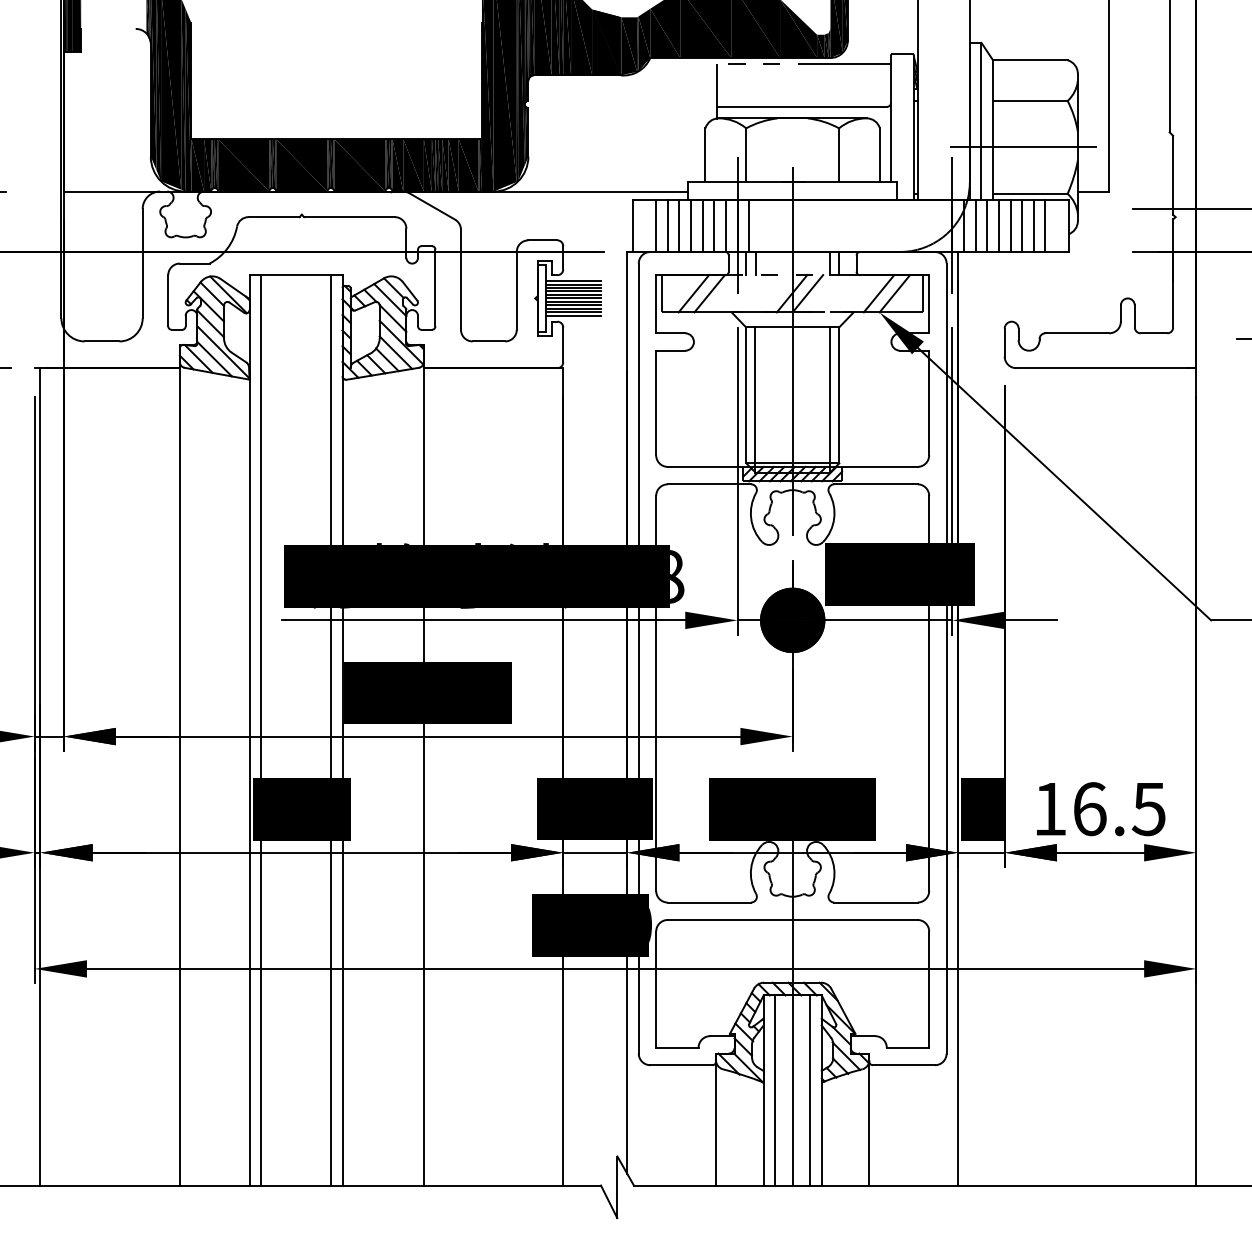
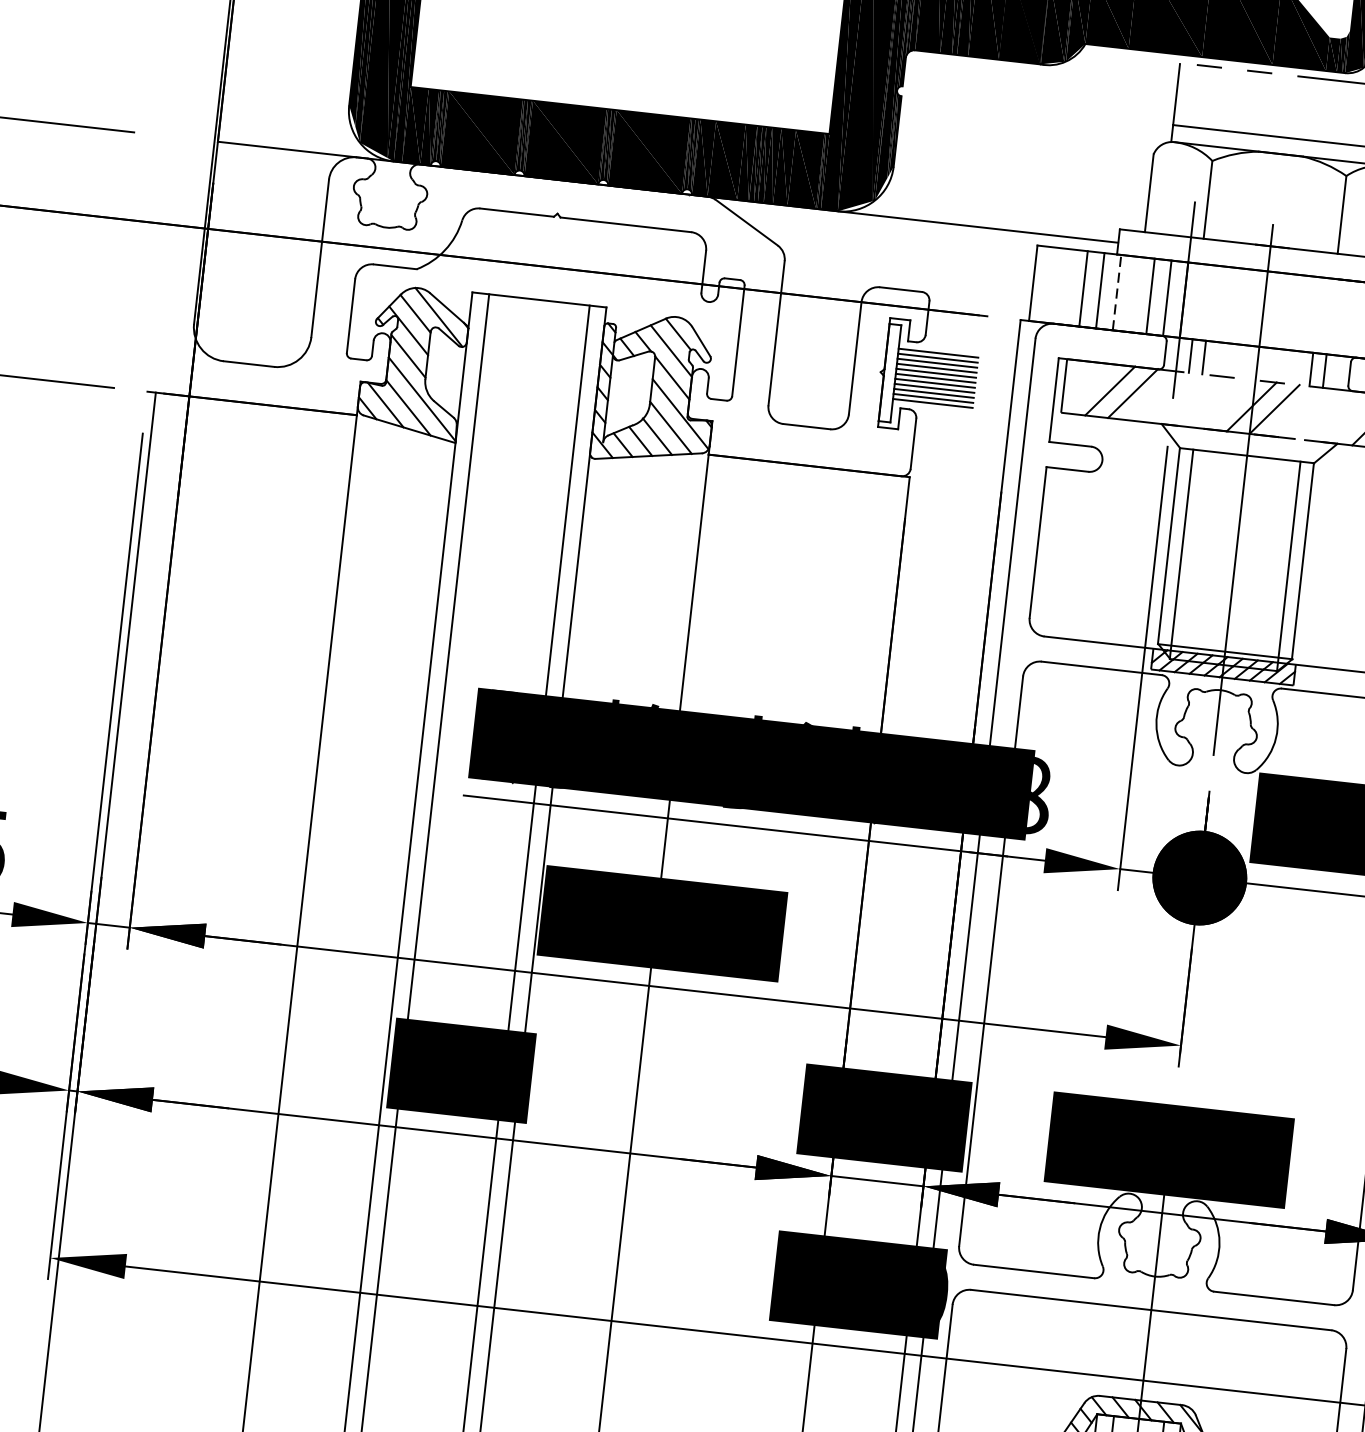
line: (656, 225) -> (1067, 286), removed
line: (691, 225) -> (1117, 292), solid -> dashed
line: (702, 225) -> (1133, 294), removed
line: (749, 225) -> (1201, 301), removed

